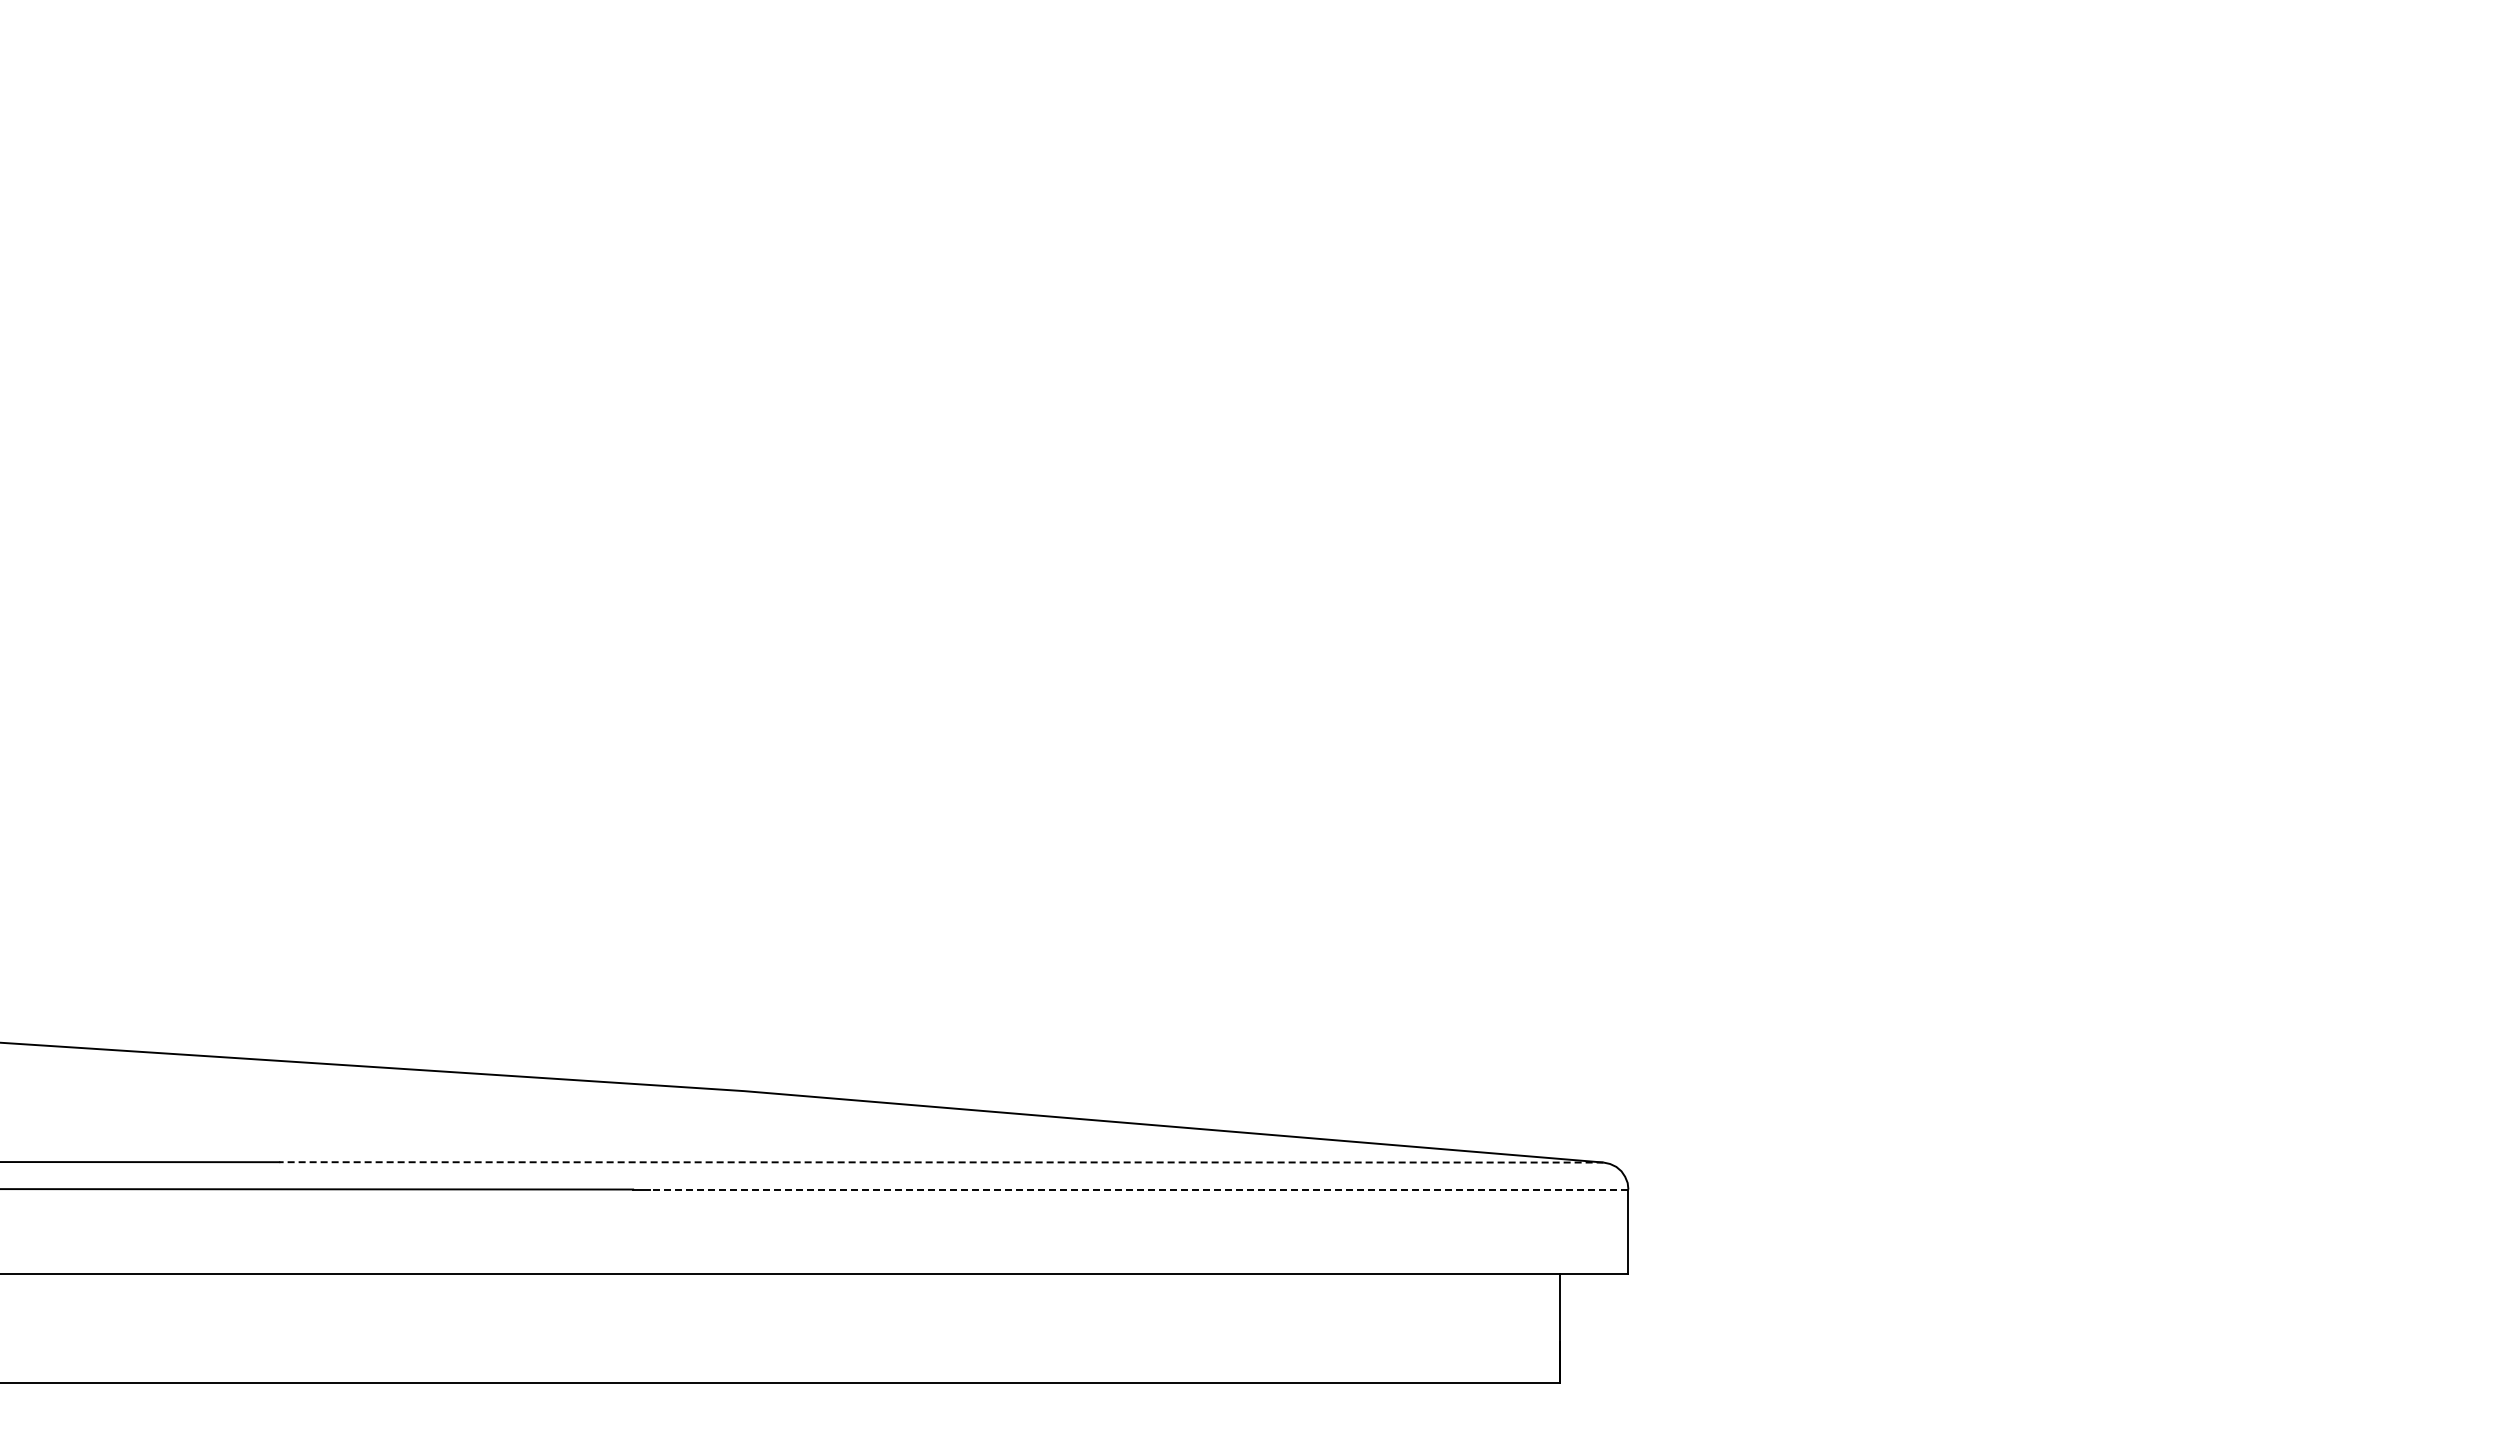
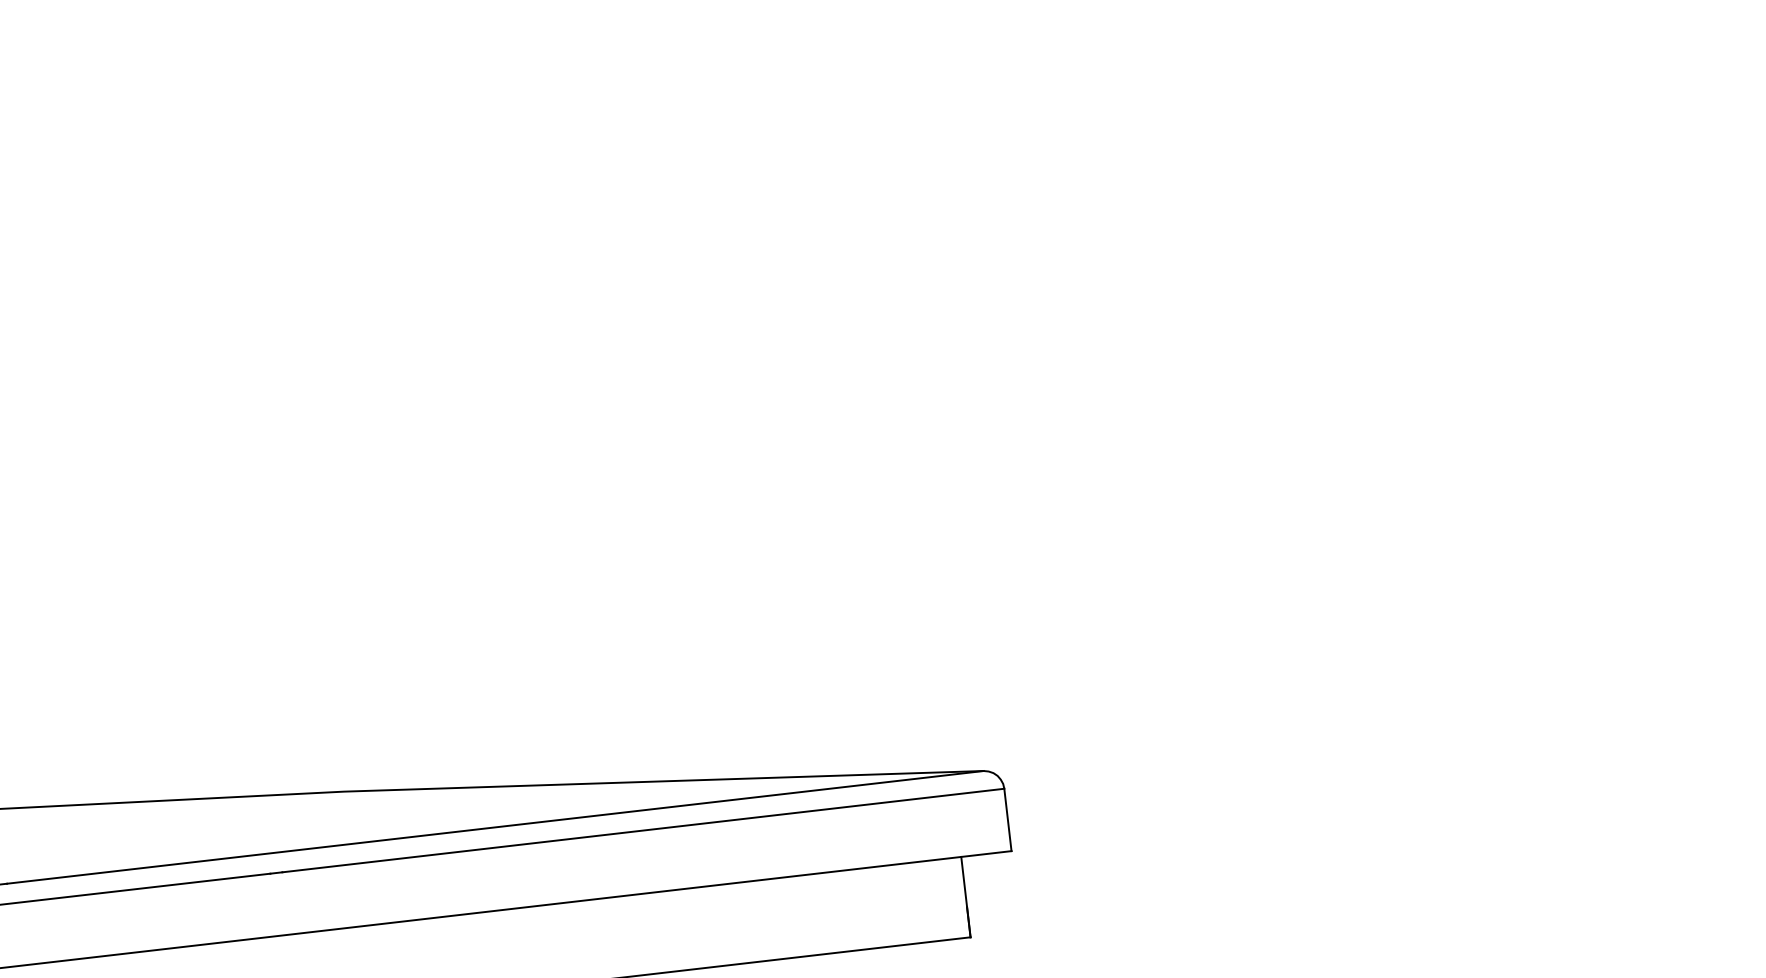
line: (940, 1162) -> (494, 827), dashed -> solid
line: (1138, 1189) -> (643, 830), dashed -> solid

